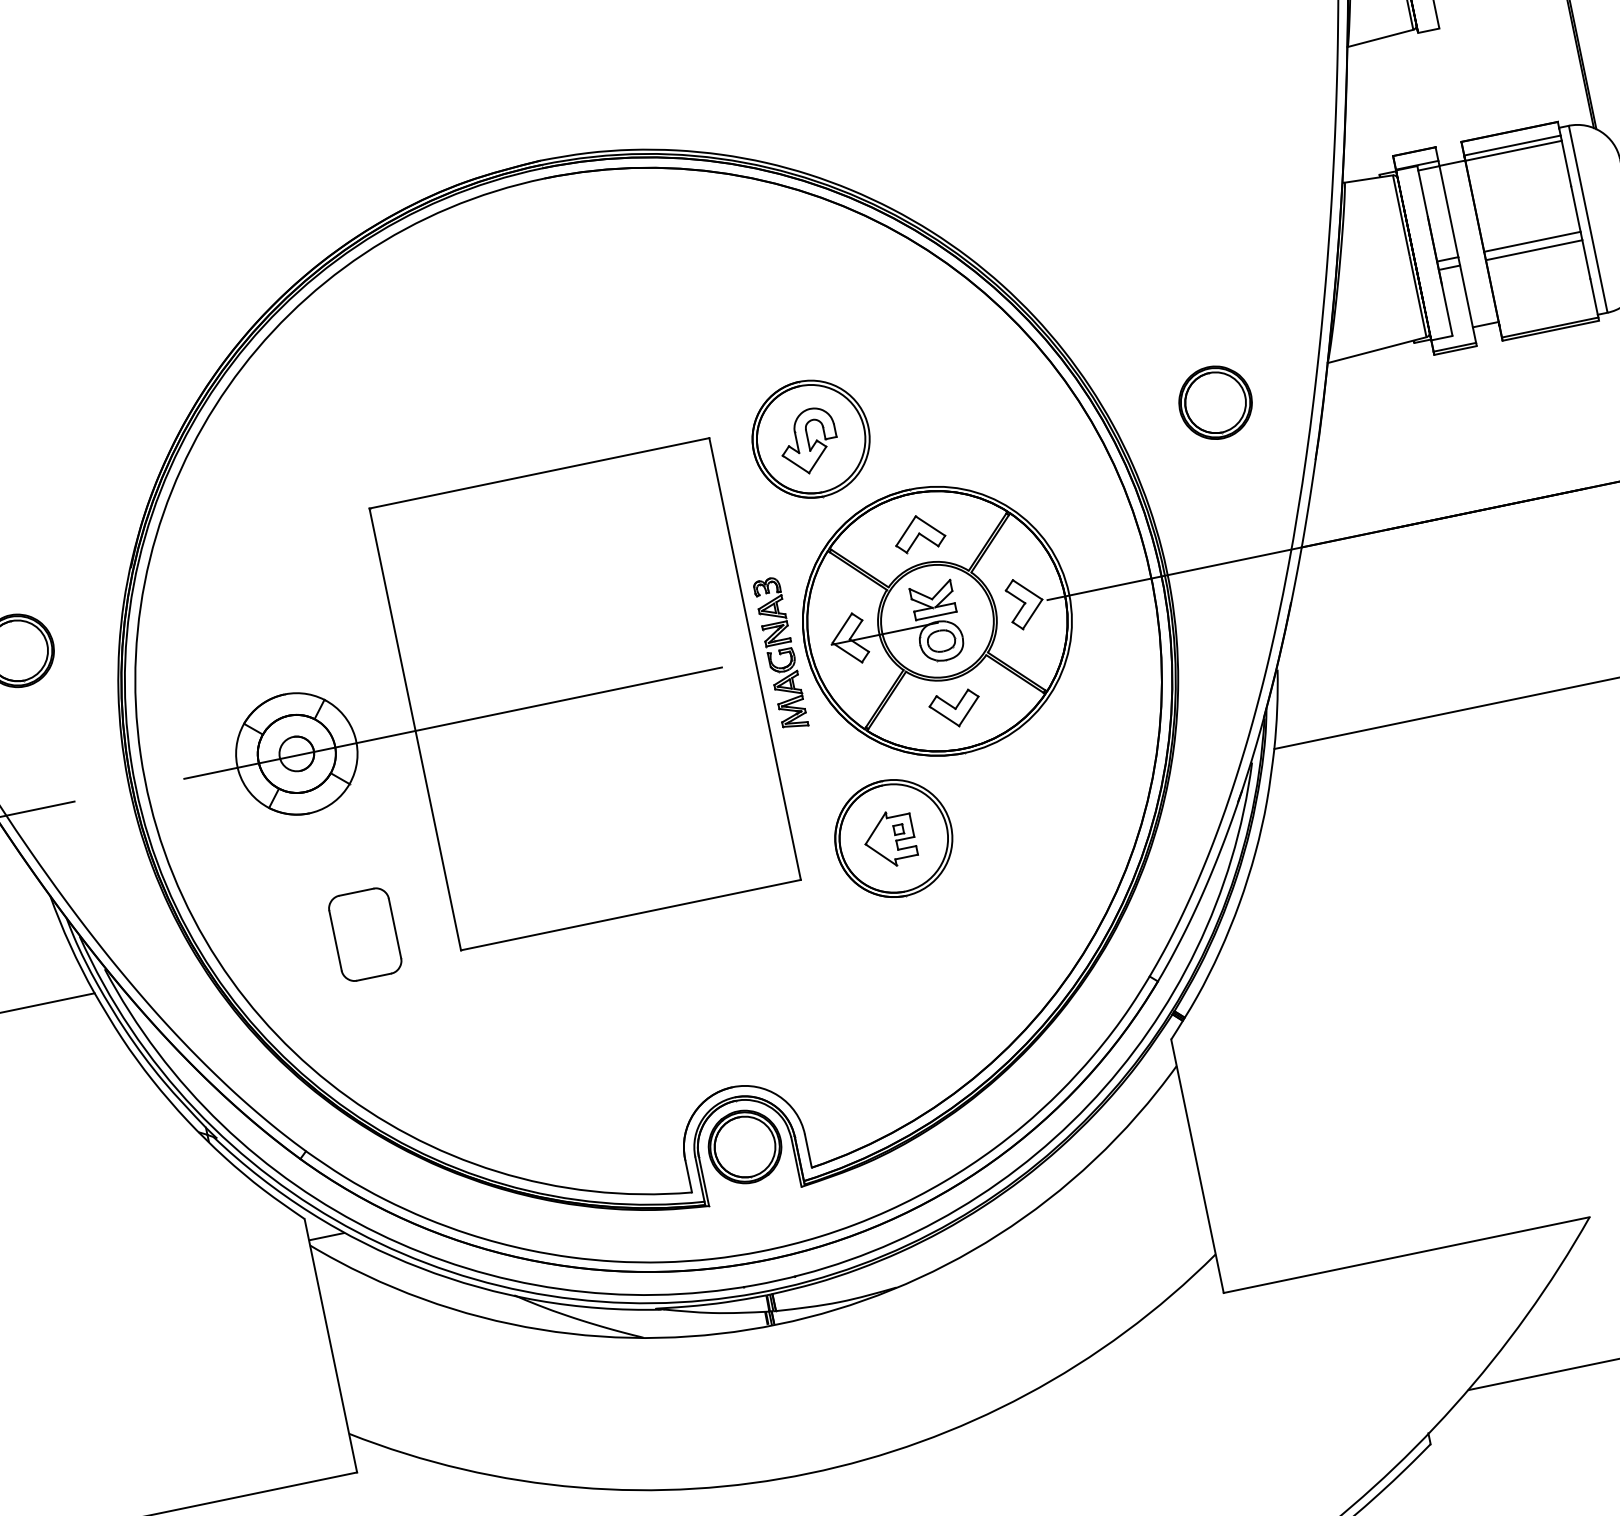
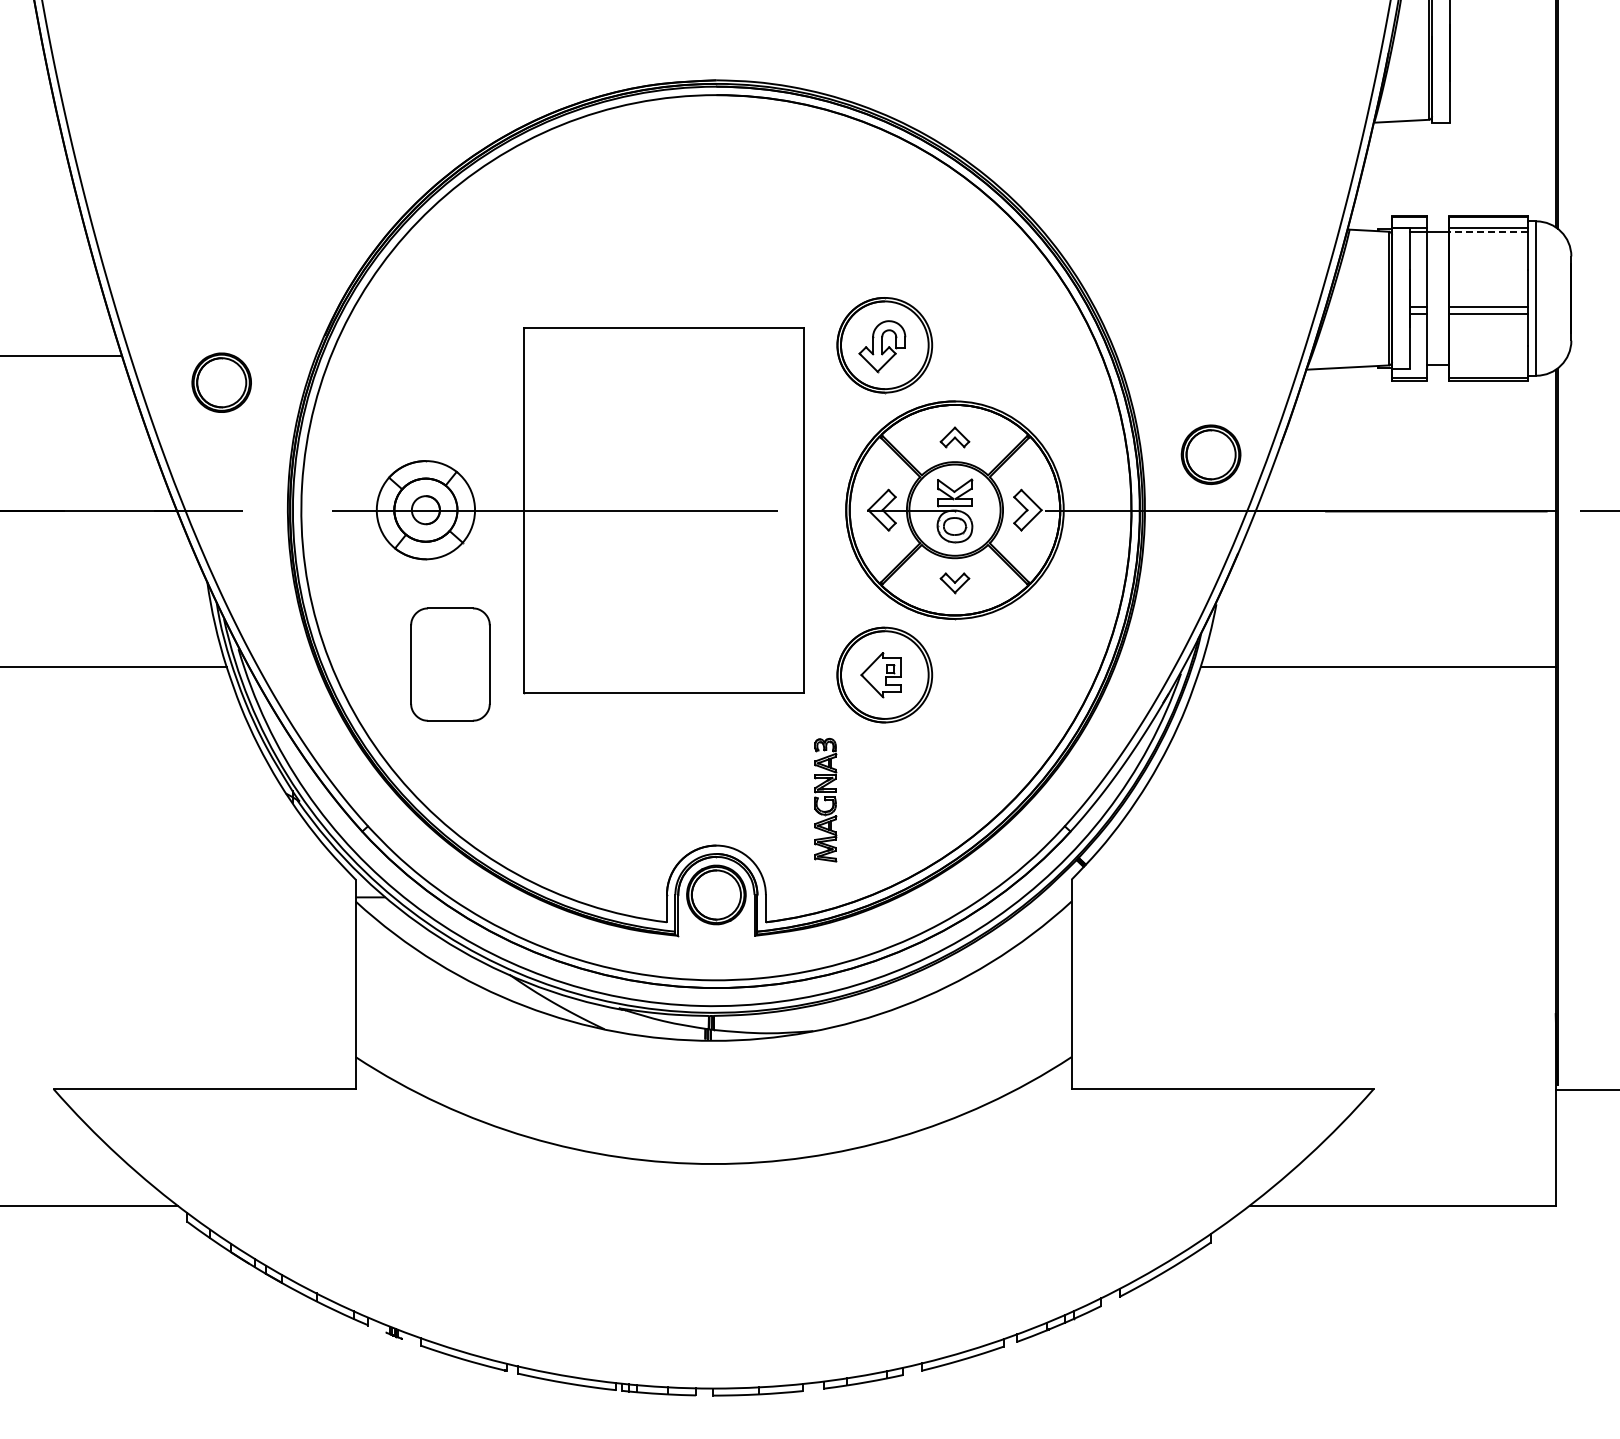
line: (1513, 151) -> (1488, 232), solid -> dashed
part: (1214, 402) -> (1210, 454), moved
part: (918, 533) -> (954, 437), size x0.7
part: (780, 652) -> (825, 799), moved
part: (955, 710) -> (954, 583), size x0.7
part: (365, 934) -> (450, 664), size x1.6

